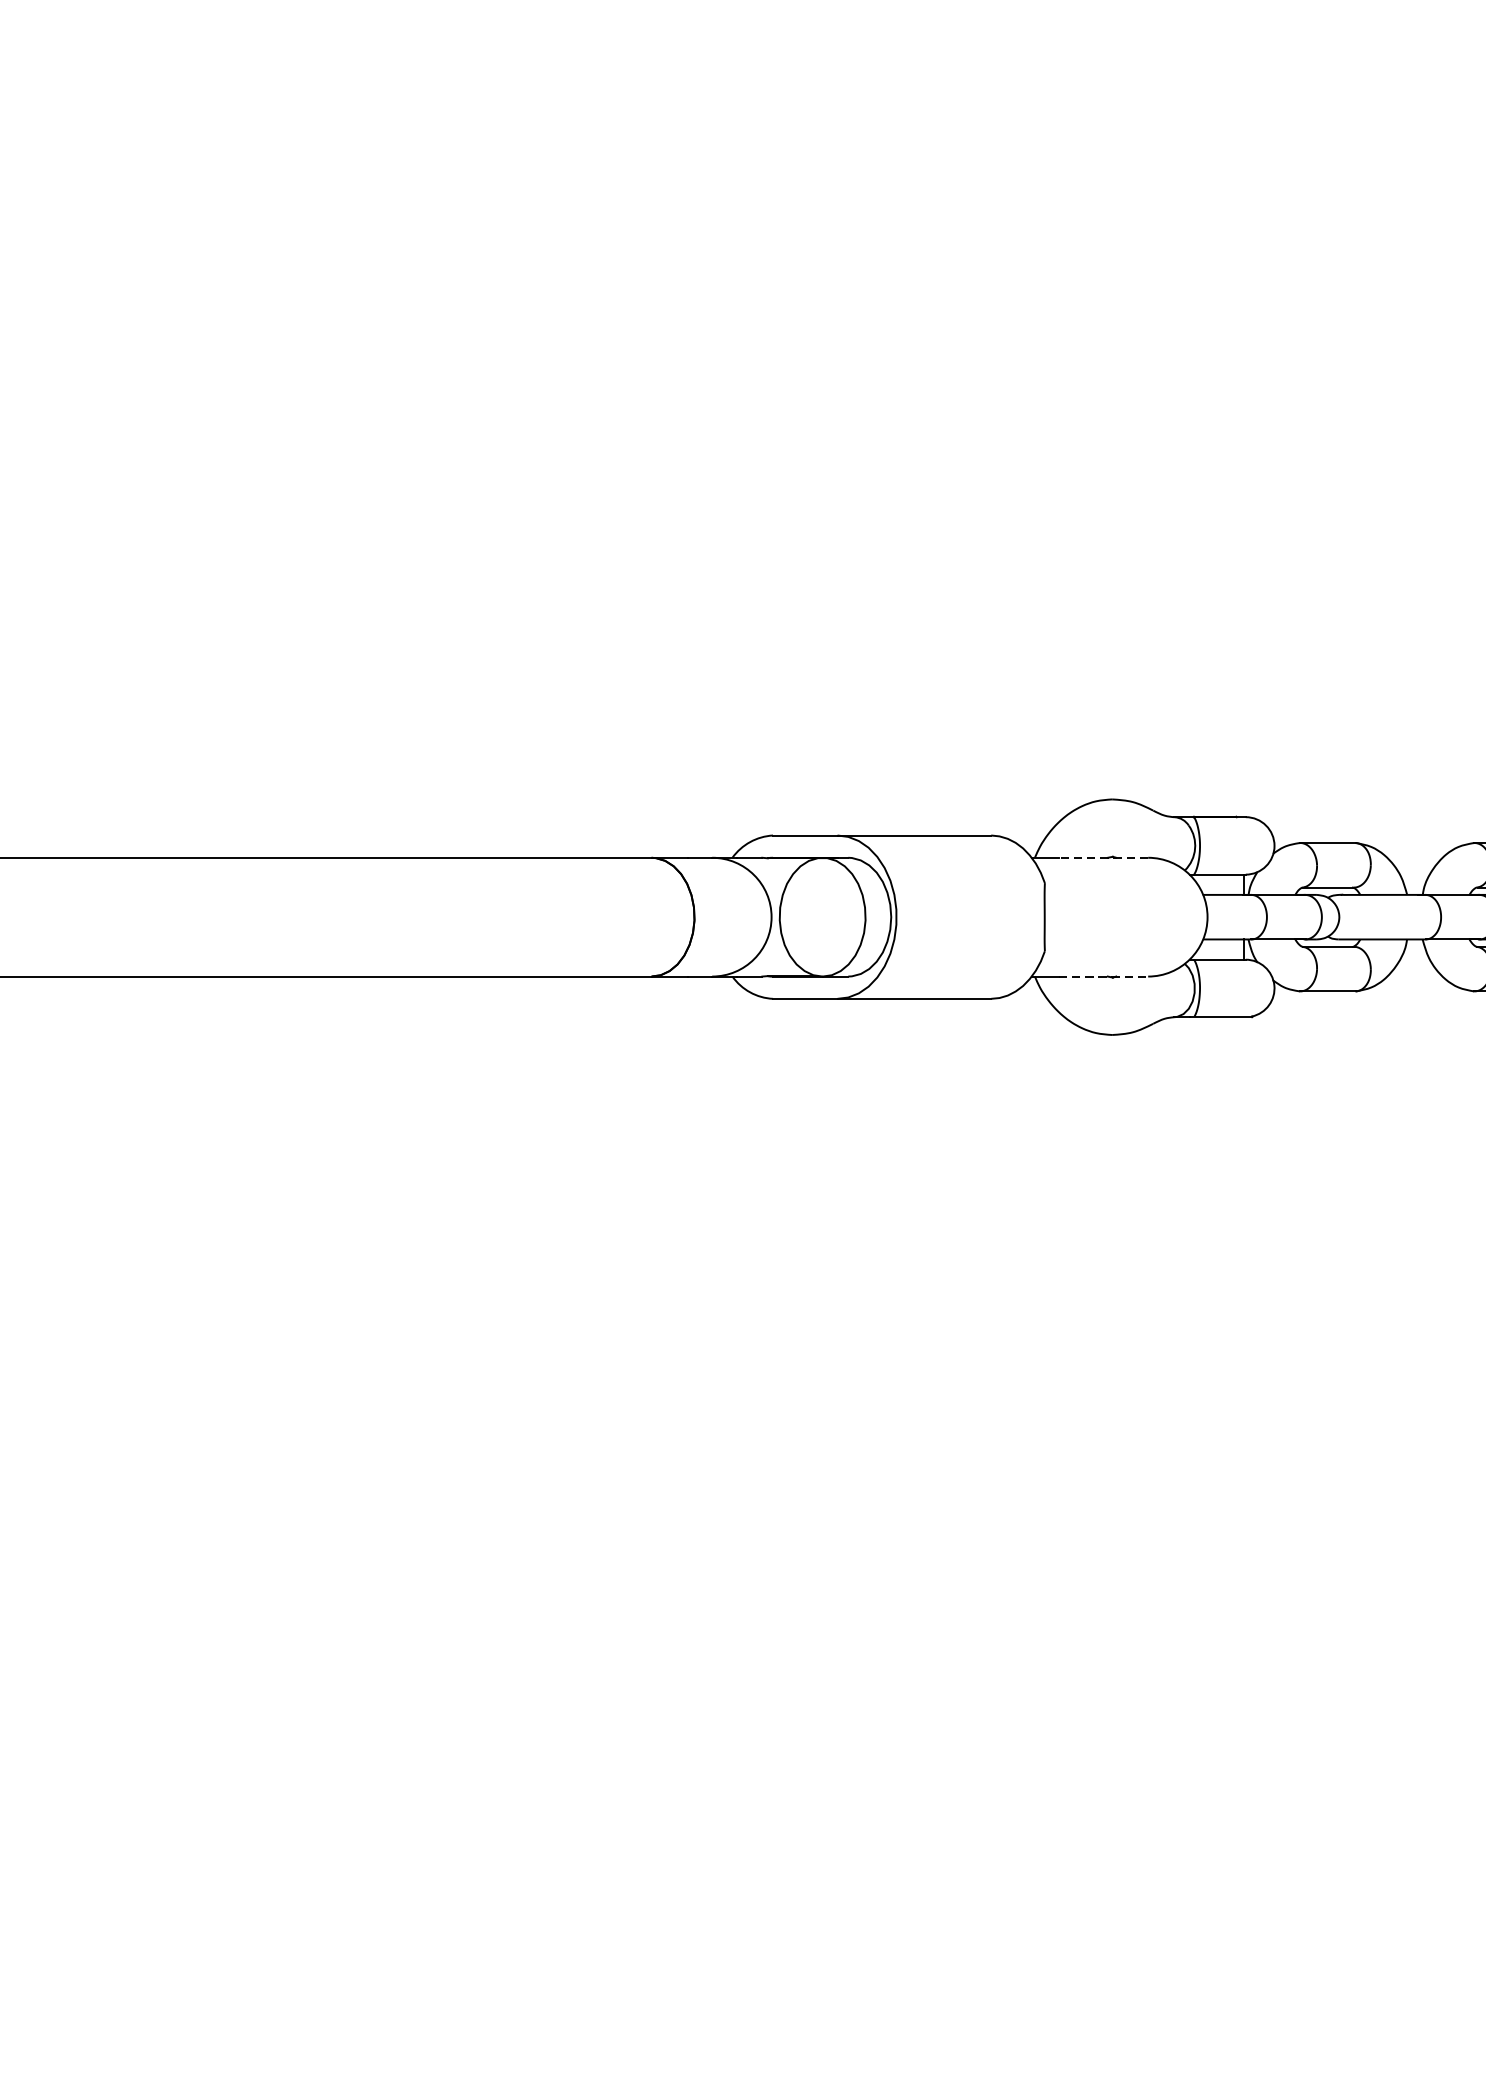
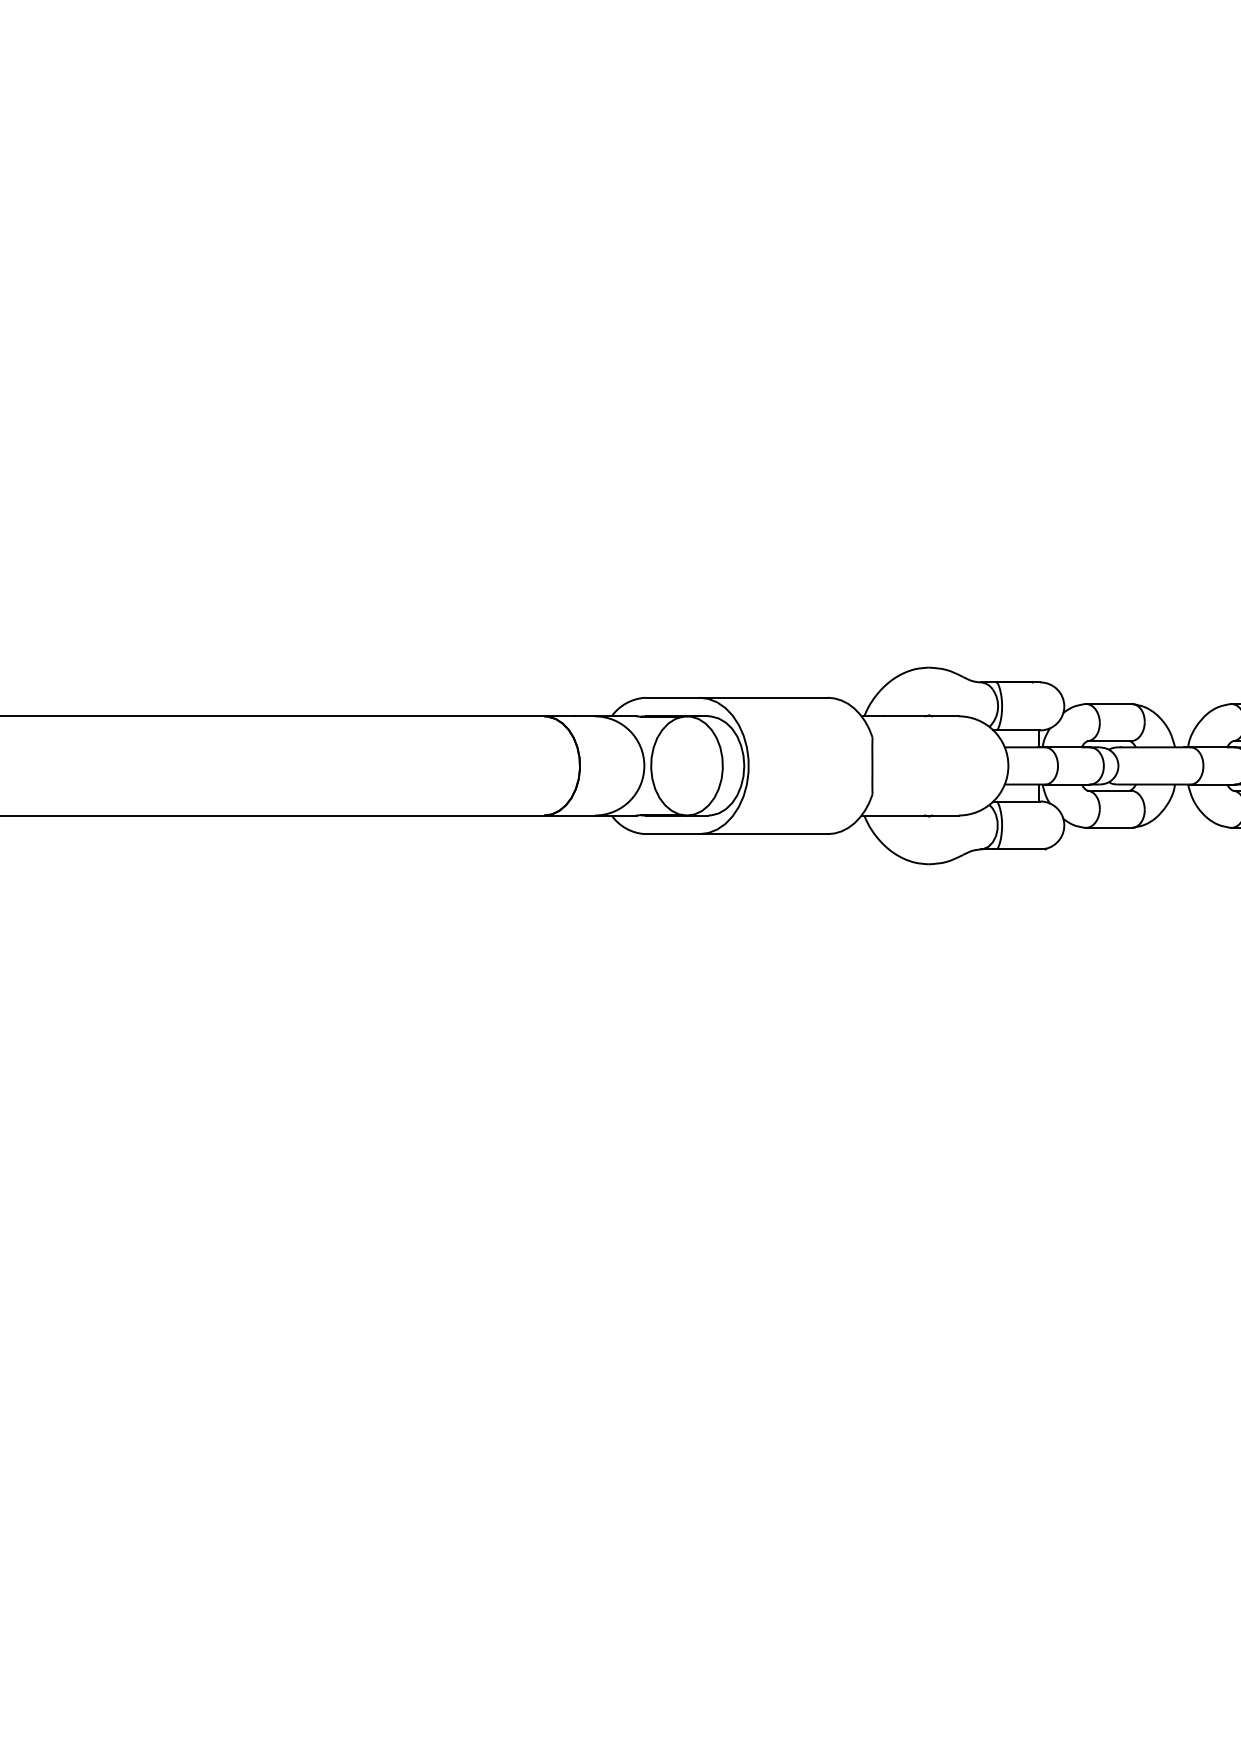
line: (1102, 857) -> (920, 716), dashed -> solid
line: (1103, 976) -> (921, 815), dashed -> solid

